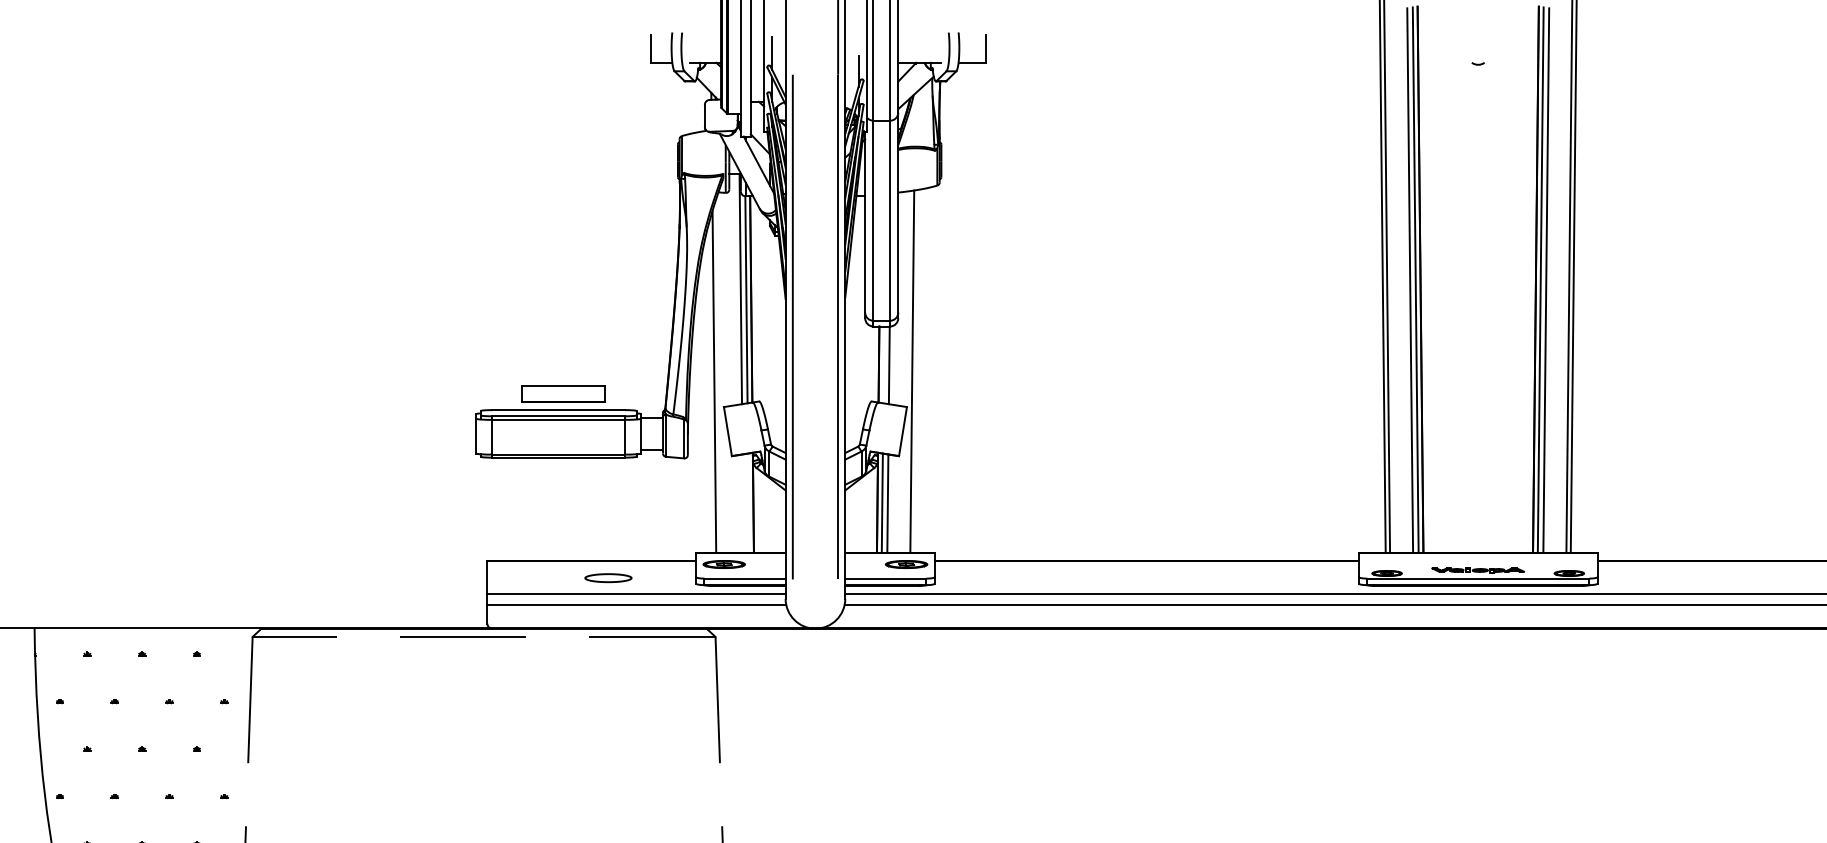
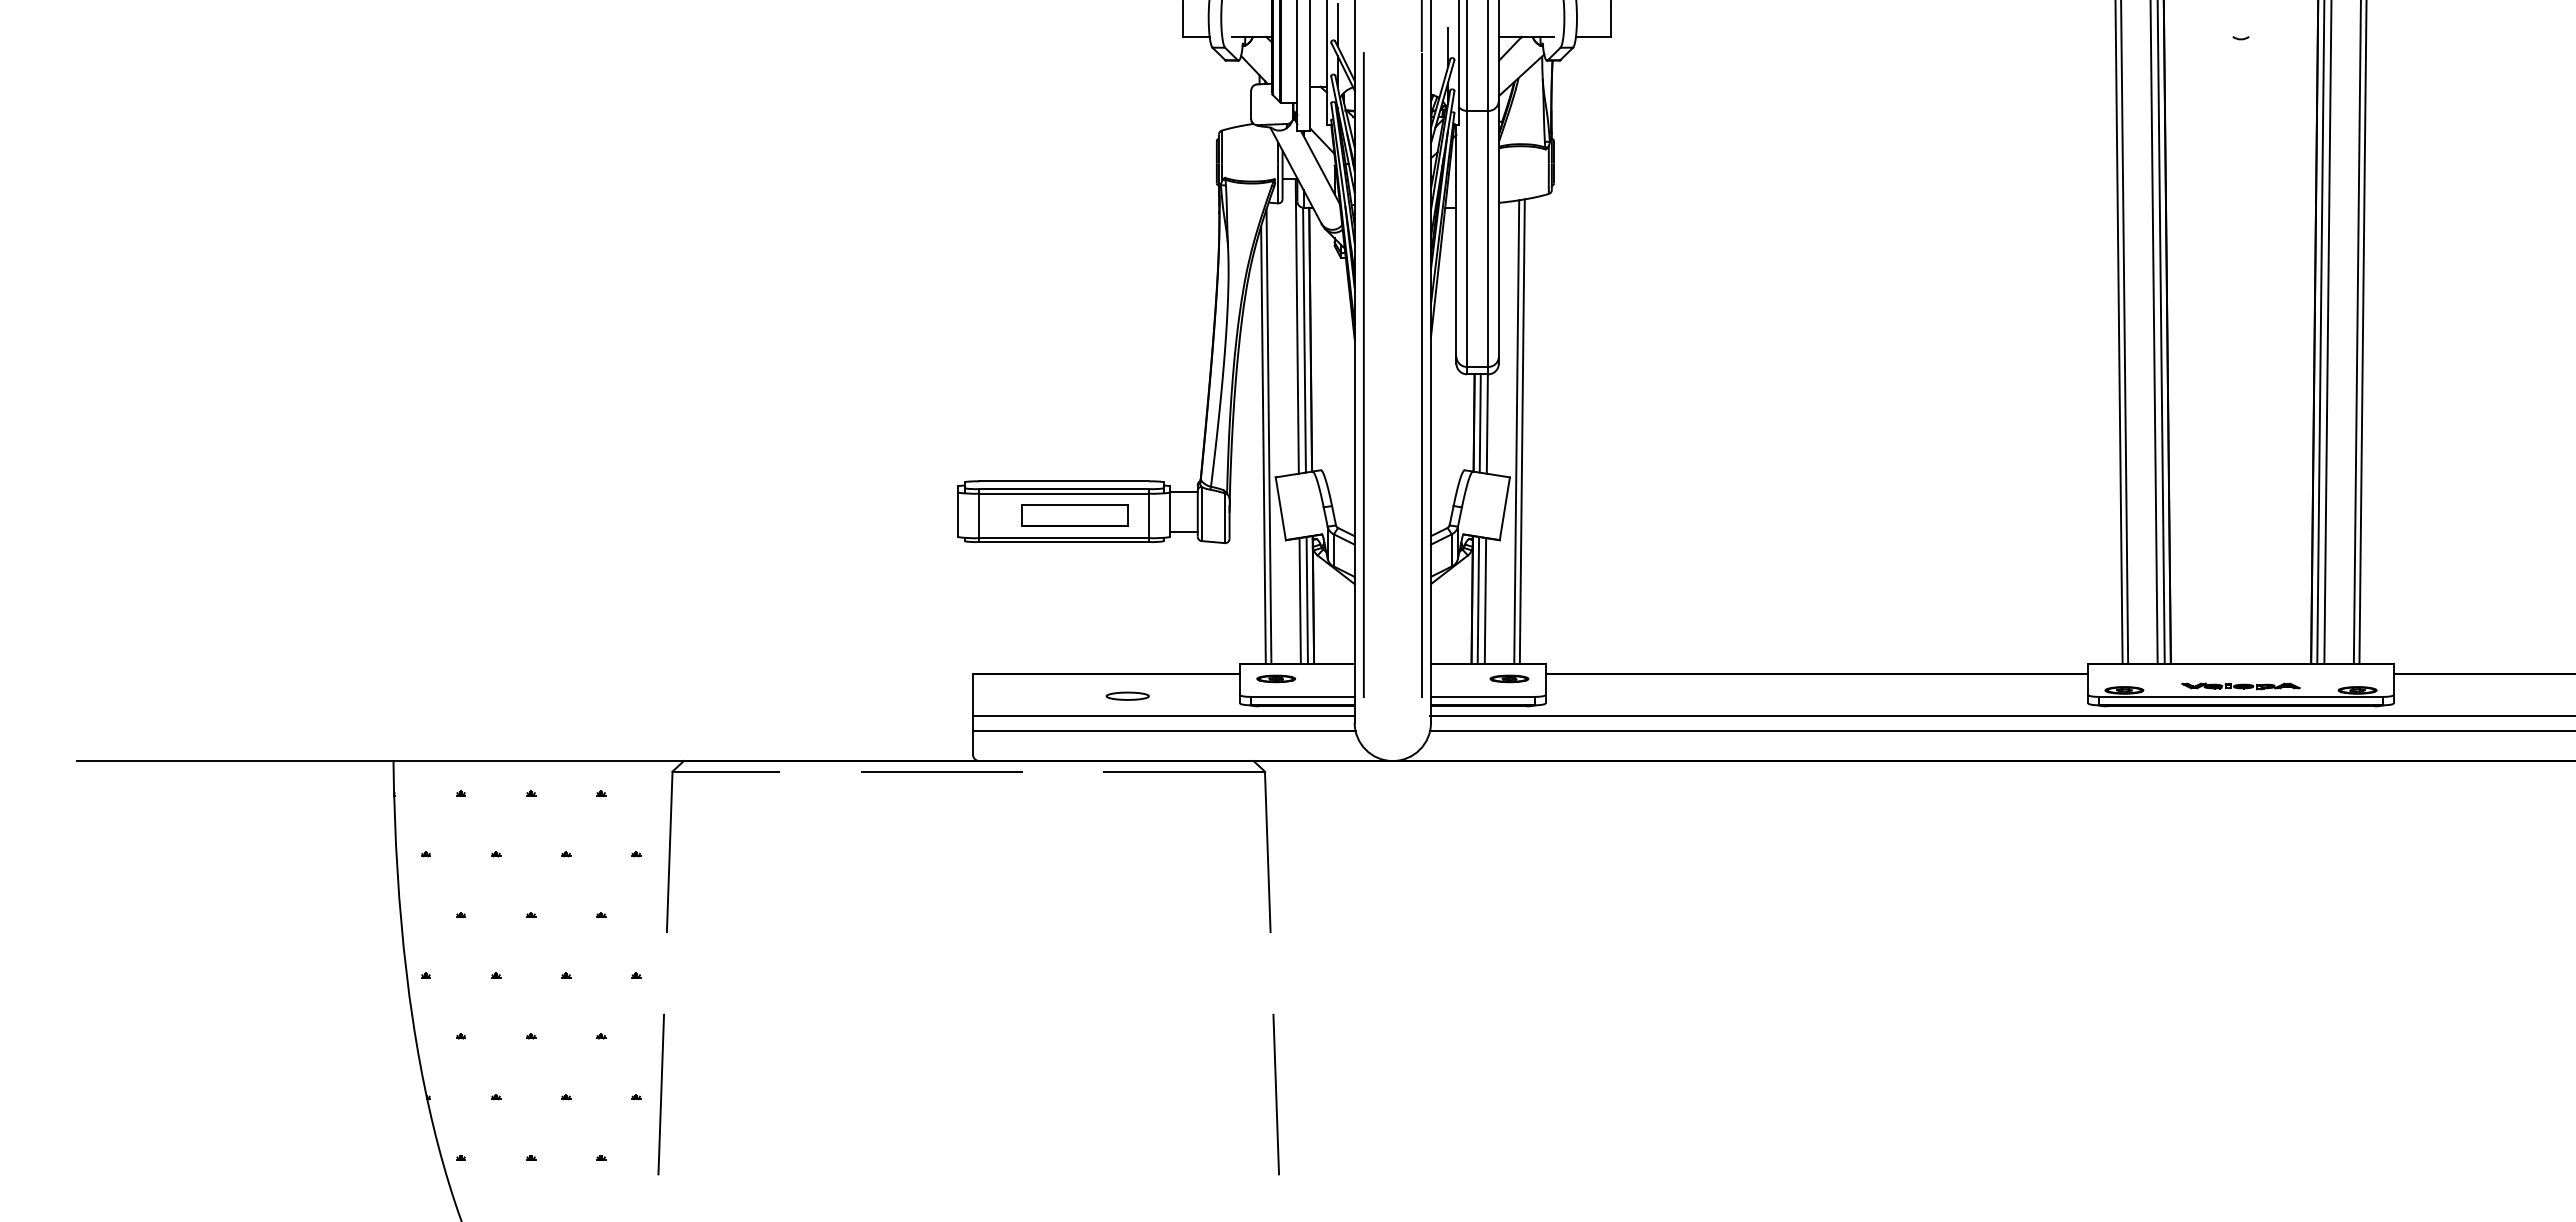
line: (883, 364) -> (1479, 423), added
line: (916, 371) -> (1521, 431), added
line: (718, 375) -> (1268, 436), added
part: (563, 393) -> (1074, 515), moved
line: (748, 502) -> (1306, 599), added
line: (742, 503) -> (1299, 600), added
part: (724, 564) -> (1276, 678), size x0.71
part: (906, 564) -> (1509, 678), size x0.71
part: (608, 577) -> (1127, 695), size x0.71

